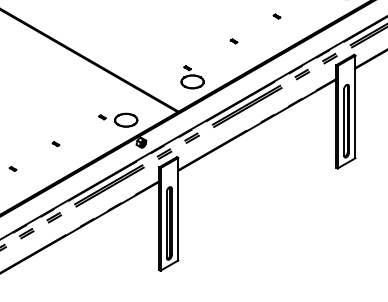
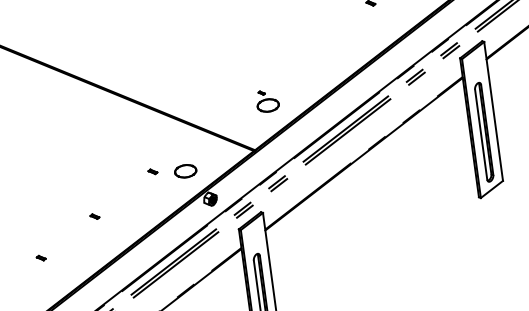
part: (233, 41) -> (316, 45), removed
part: (192, 77) -> (267, 101), size x0.7
part: (126, 119) -> (185, 170), size x0.7

